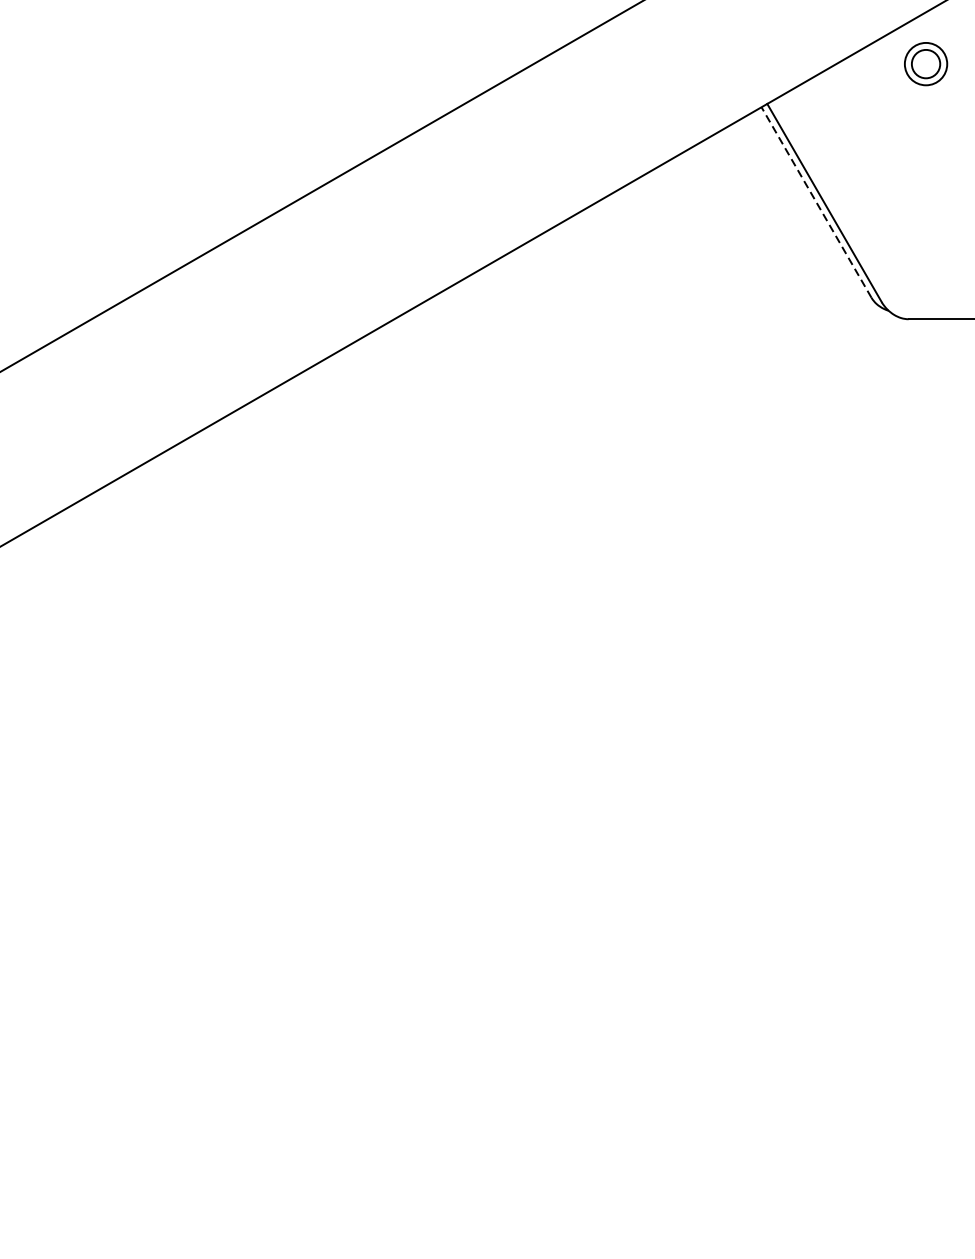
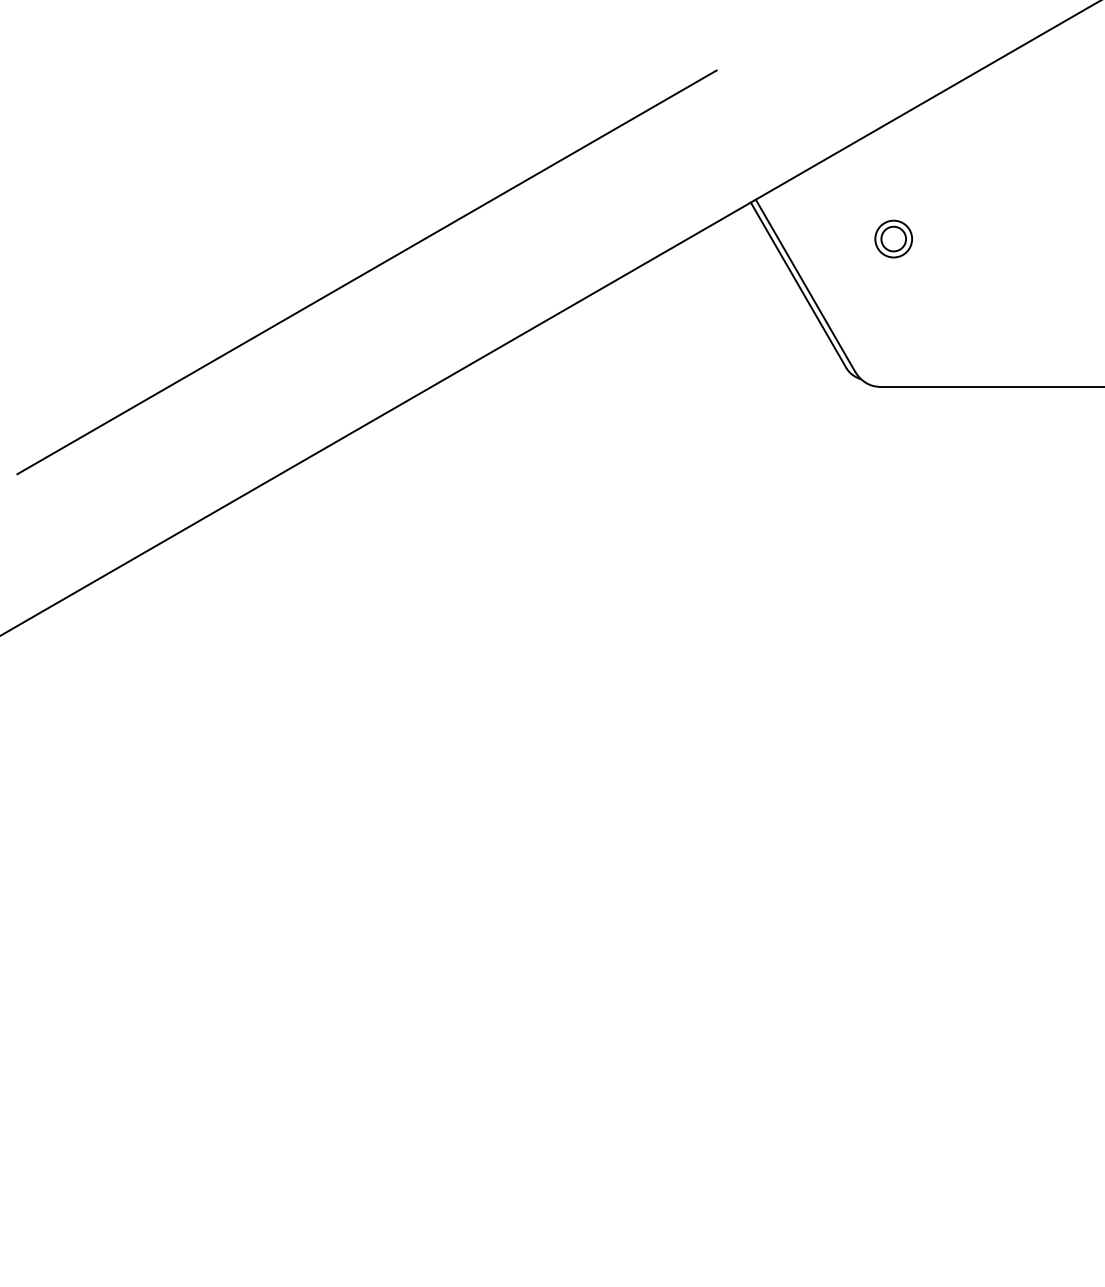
part: (925, 63) -> (893, 238), moved
line: (816, 202) -> (798, 285), dashed -> solid

